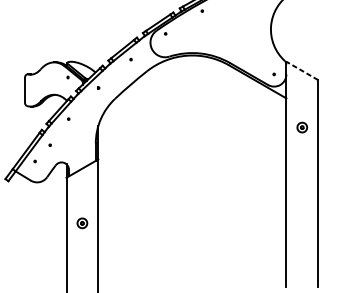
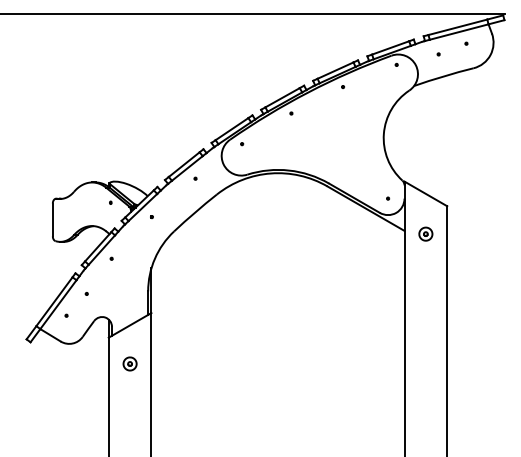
line: (302, 70) -> (425, 193), dashed -> solid
part: (302, 127) -> (425, 233), moved
part: (81, 222) -> (129, 363), moved

